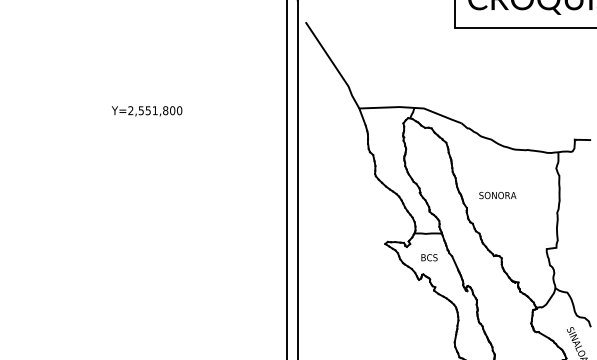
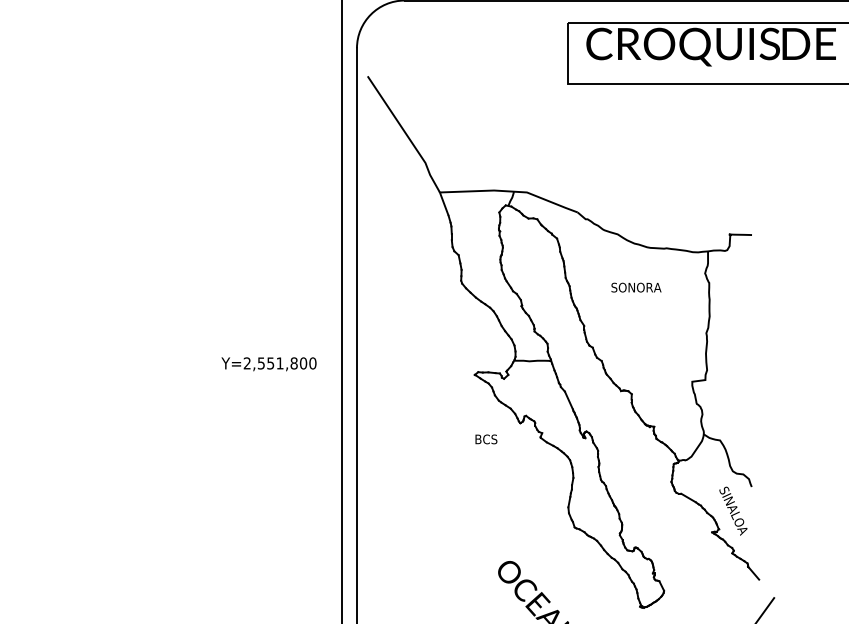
text: (146, 111) -> (268, 364), moved
text: (497, 195) -> (636, 287), moved
text: (429, 257) -> (486, 439), moved

